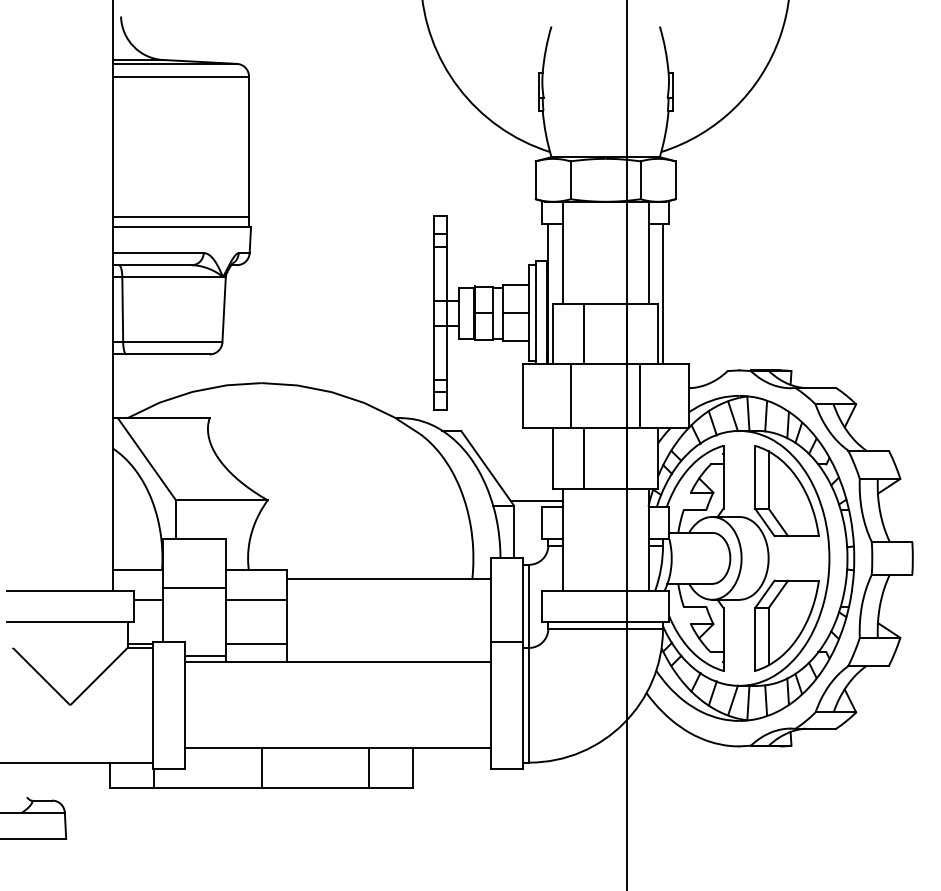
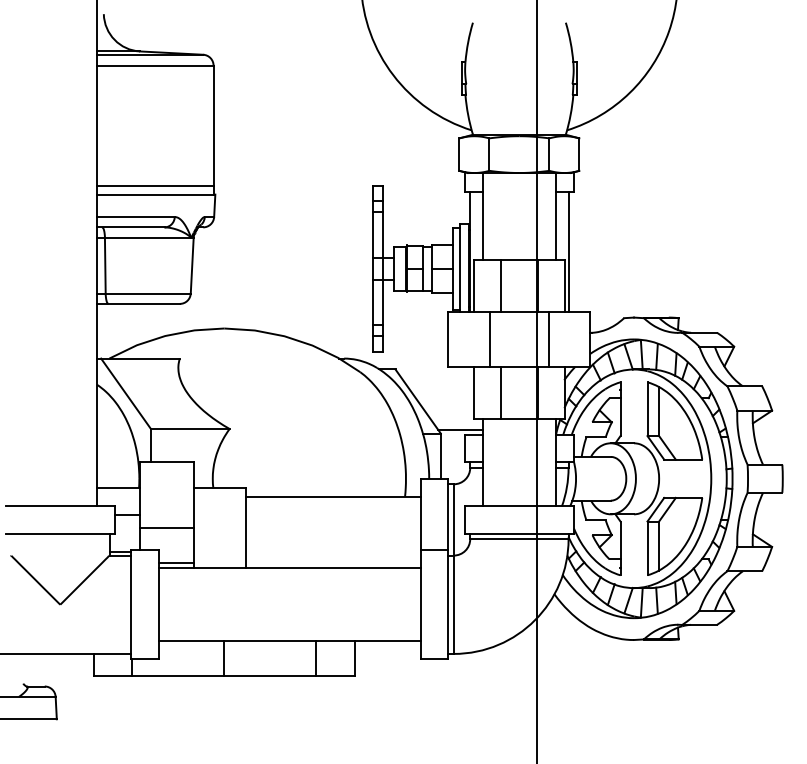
line: (194, 588) -> (166, 528), moved
line: (257, 600) -> (220, 514), removed
line: (257, 644) -> (220, 552), removed

